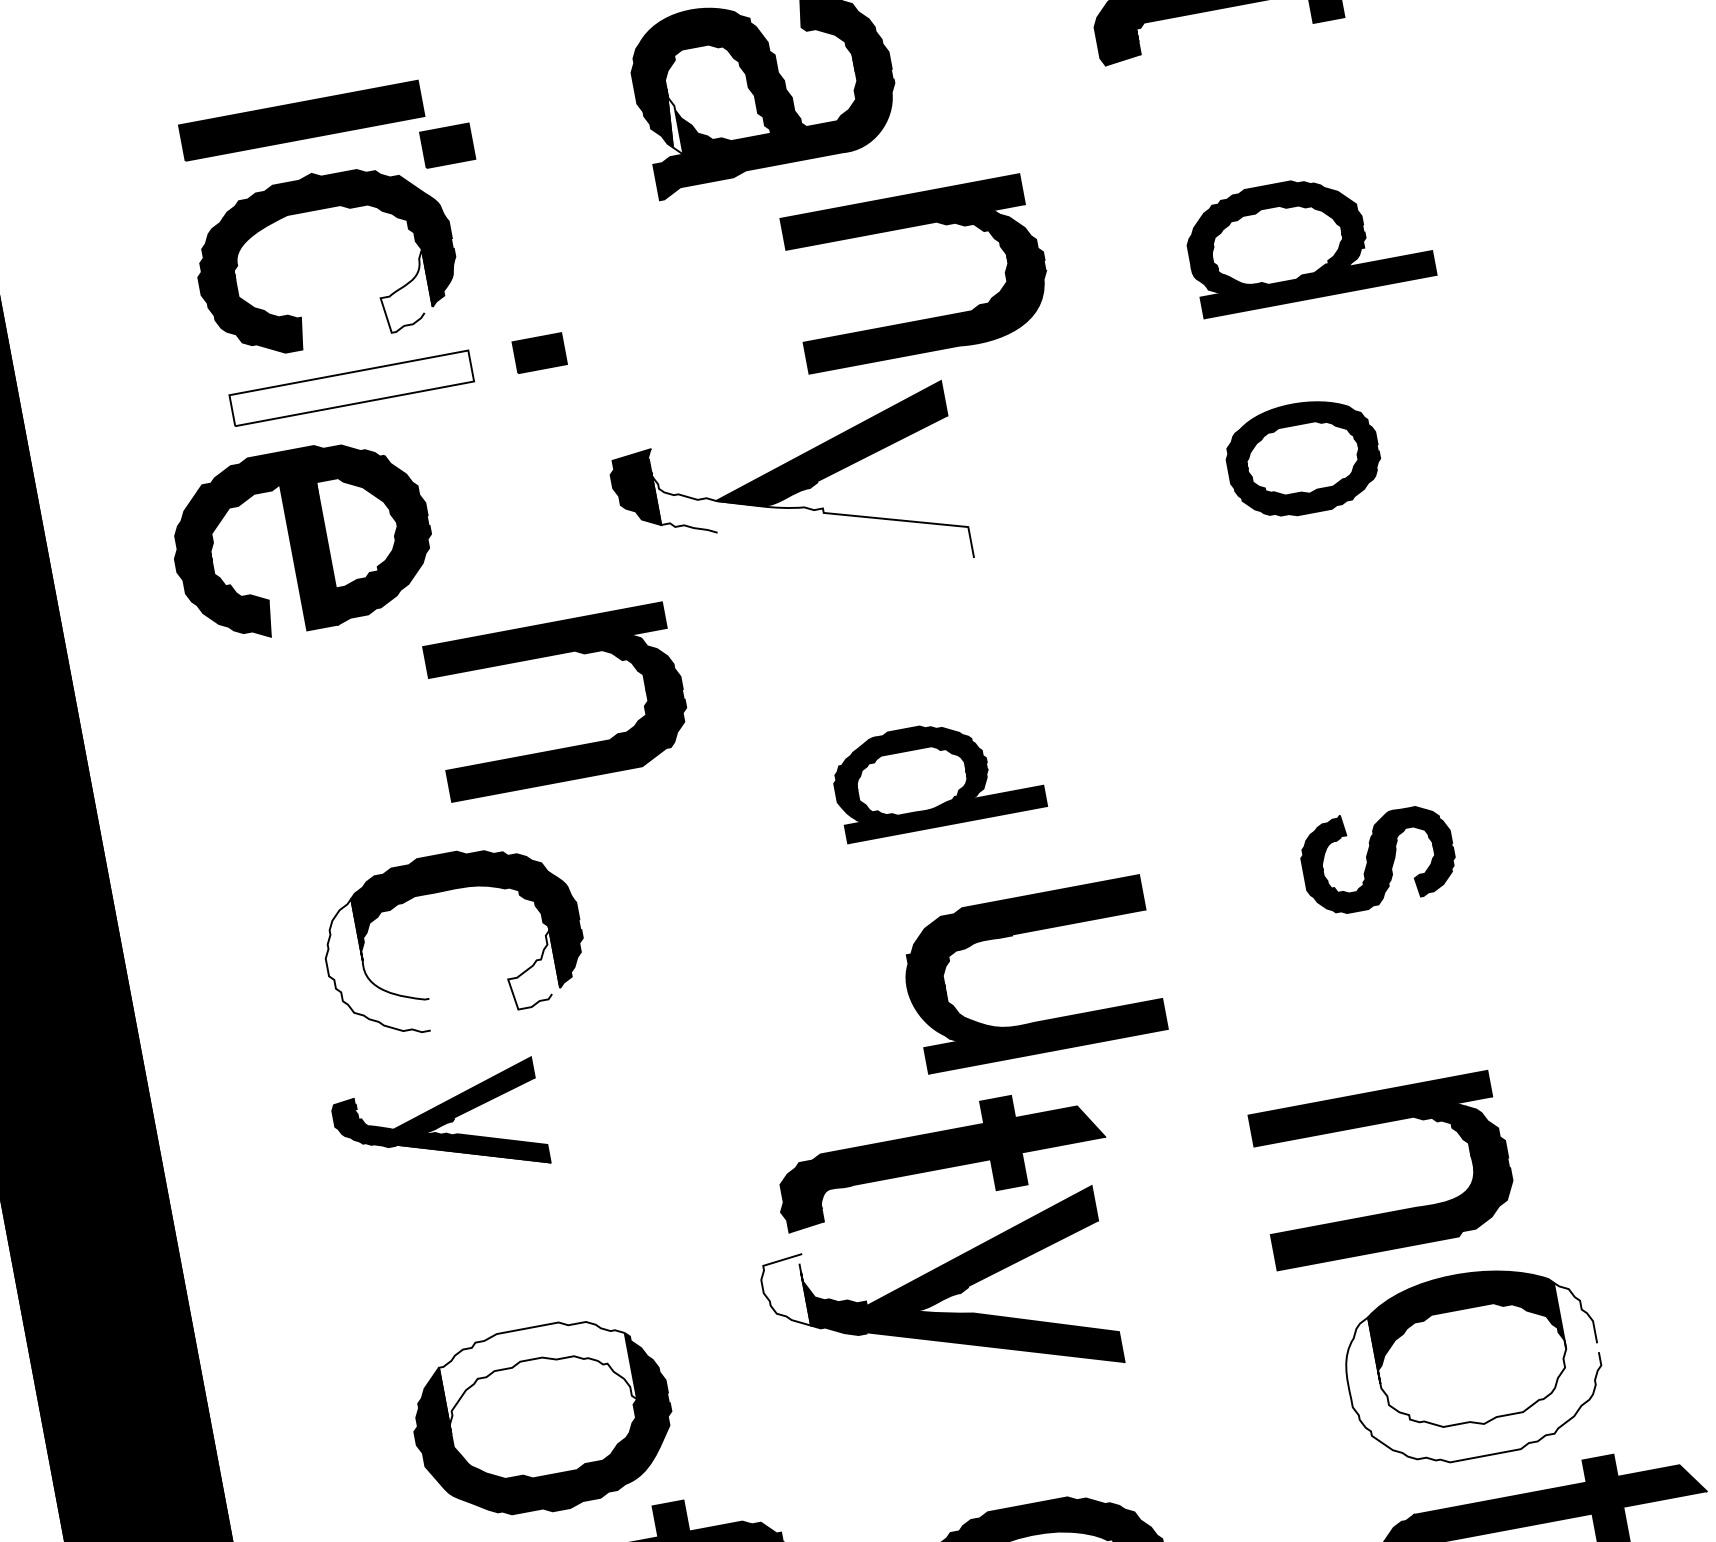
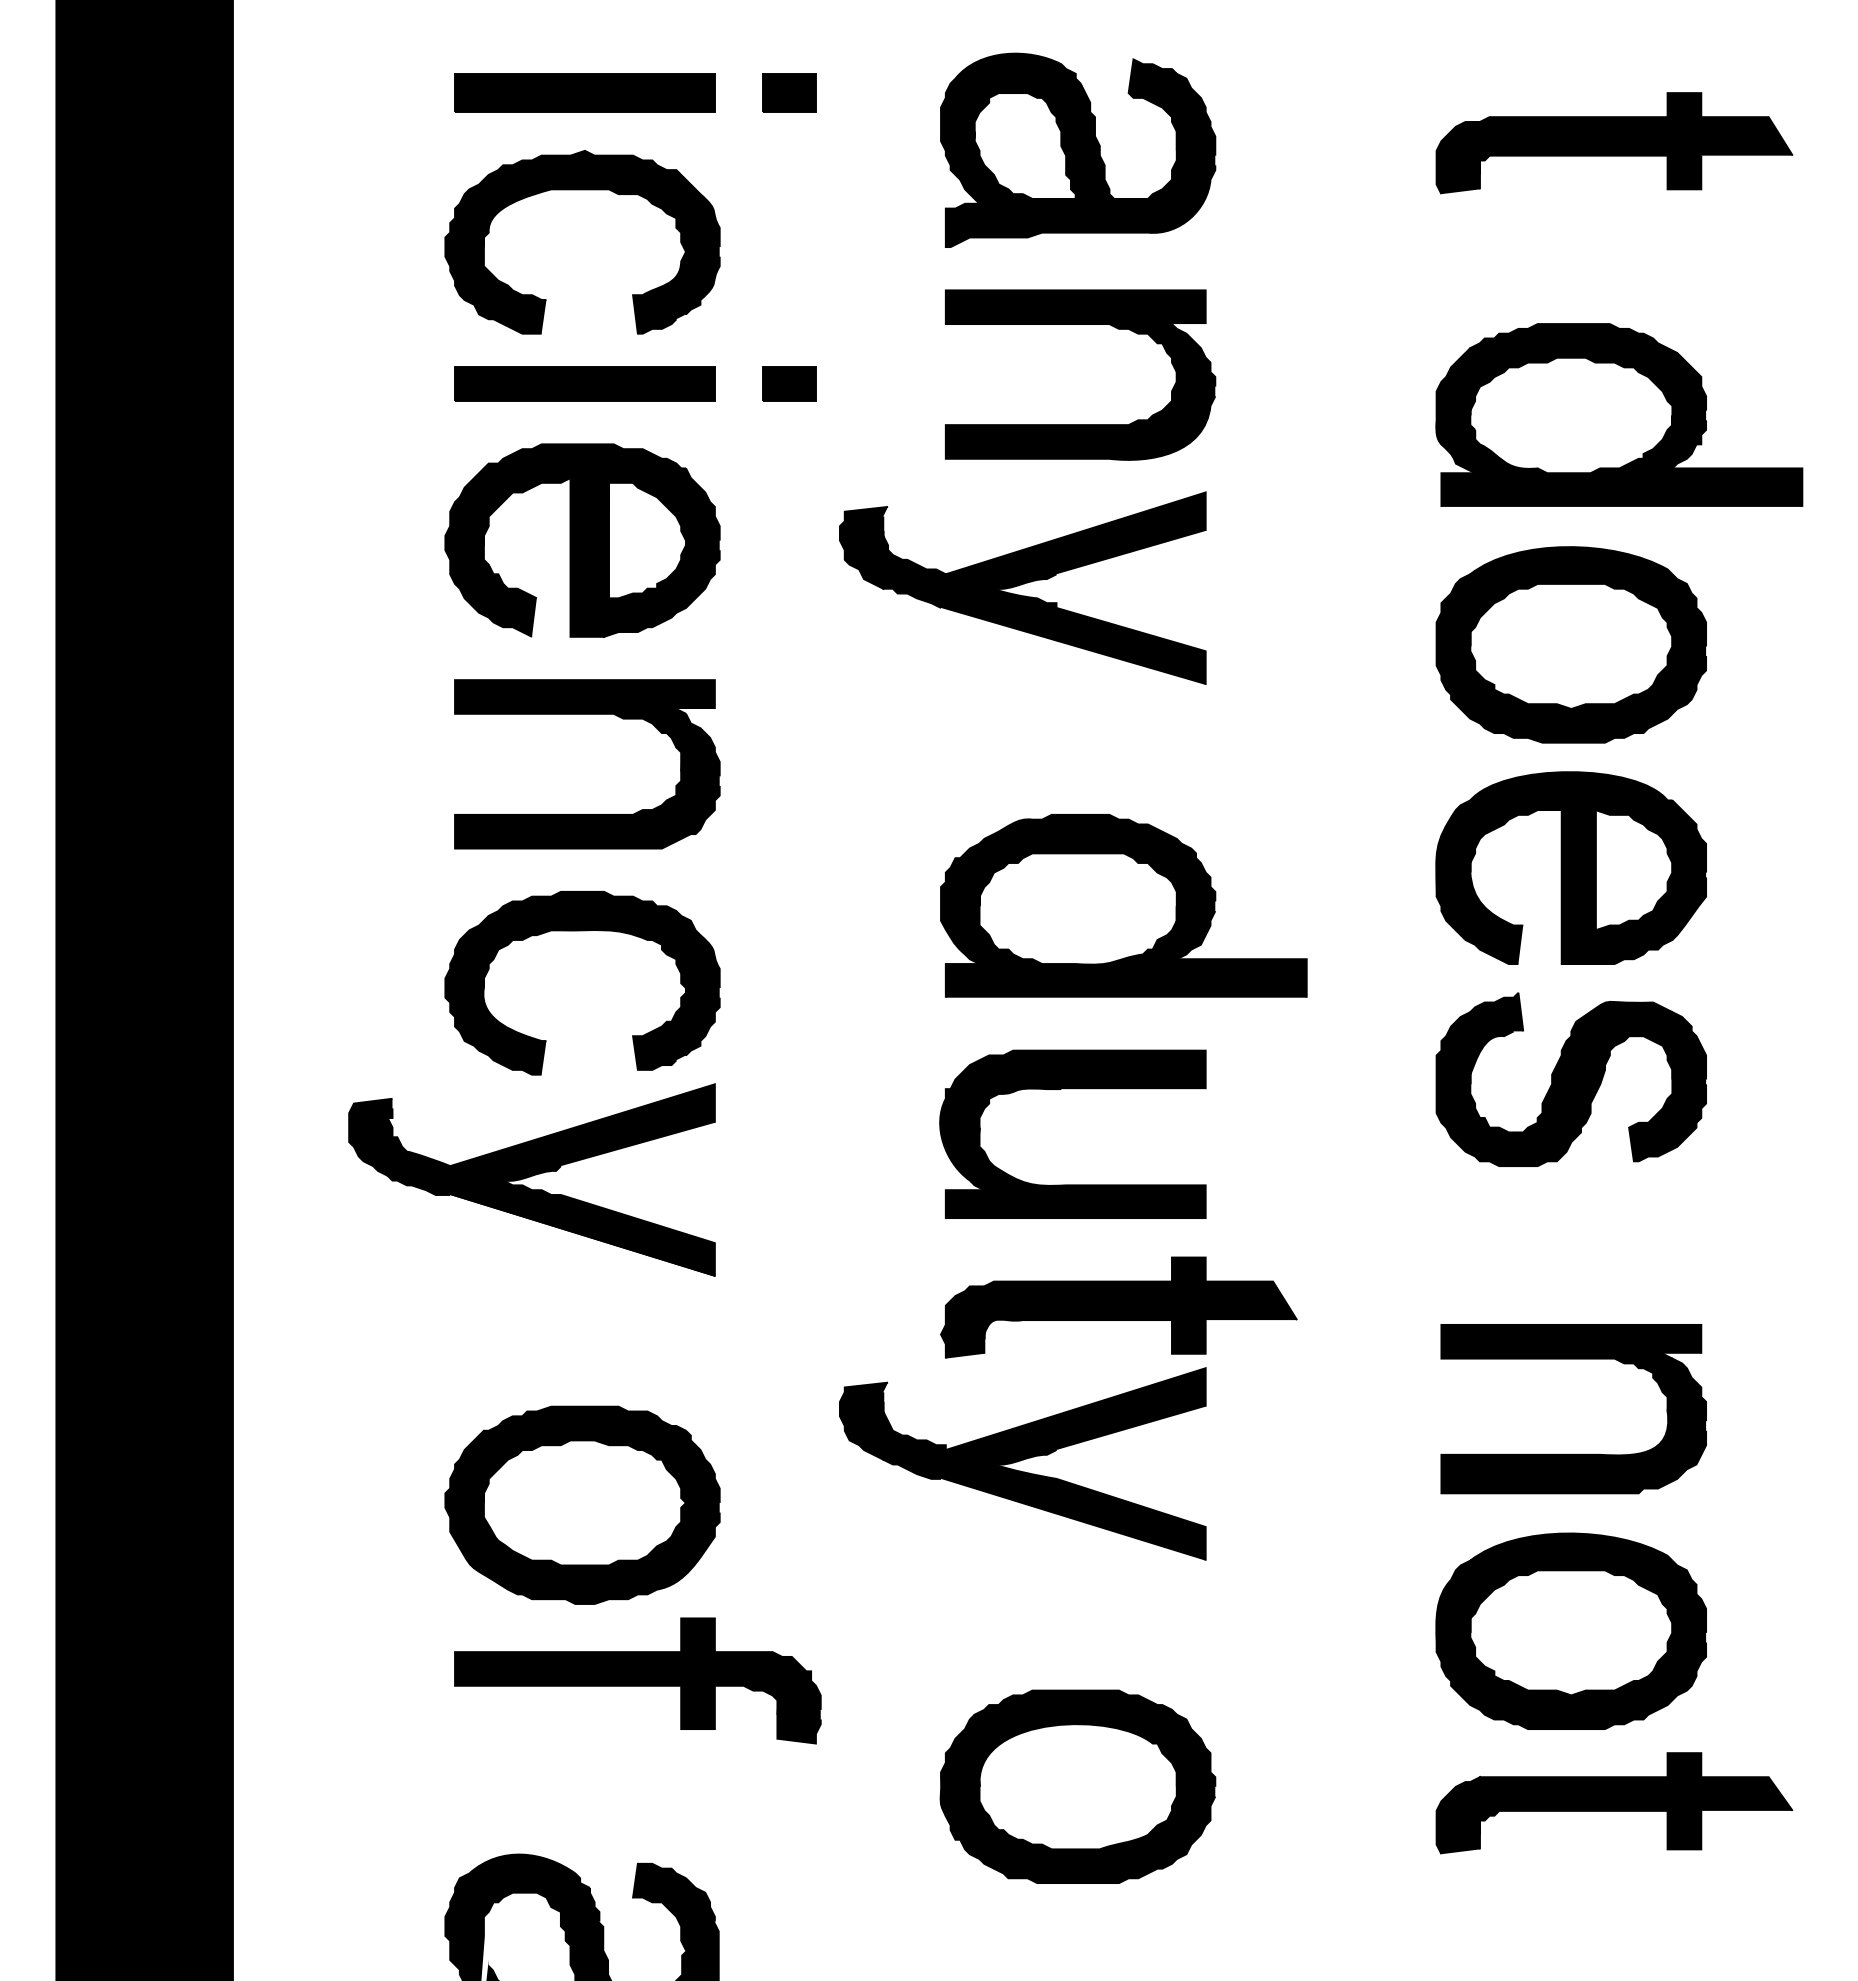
fill: (672, 122) -> (974, 167), added
part: (447, 145) -> (789, 92), moved
part: (910, 227) -> (1080, 324), moved
part: (1307, 238) -> (1619, 414), size x1.43
fill: (404, 291) -> (659, 292), added
fill: (351, 388) -> (584, 384), added
part: (1302, 458) -> (1570, 644), size x1.67
fill: (812, 514) -> (1044, 607), added
part: (301, 539) -> (582, 540), moved
part: (550, 655) -> (587, 714), moved
part: (1340, 663) -> (1570, 867), added
part: (936, 774) -> (1123, 905), size x1.67
part: (1377, 857) -> (1570, 1079), size x1.67
part: (1023, 933) -> (1072, 1089), moved
fill: (375, 967) -> (495, 997), added
fill: (531, 967) -> (659, 1028), added
part: (439, 1128) -> (531, 1179), size x1.67
part: (939, 1156) -> (1118, 1307), moved
part: (1392, 1211) -> (1573, 1453), moved
fill: (786, 1293) -> (863, 1420), added
fill: (535, 1372) -> (584, 1454), added
fill: (1475, 1377) -> (1571, 1644), added

